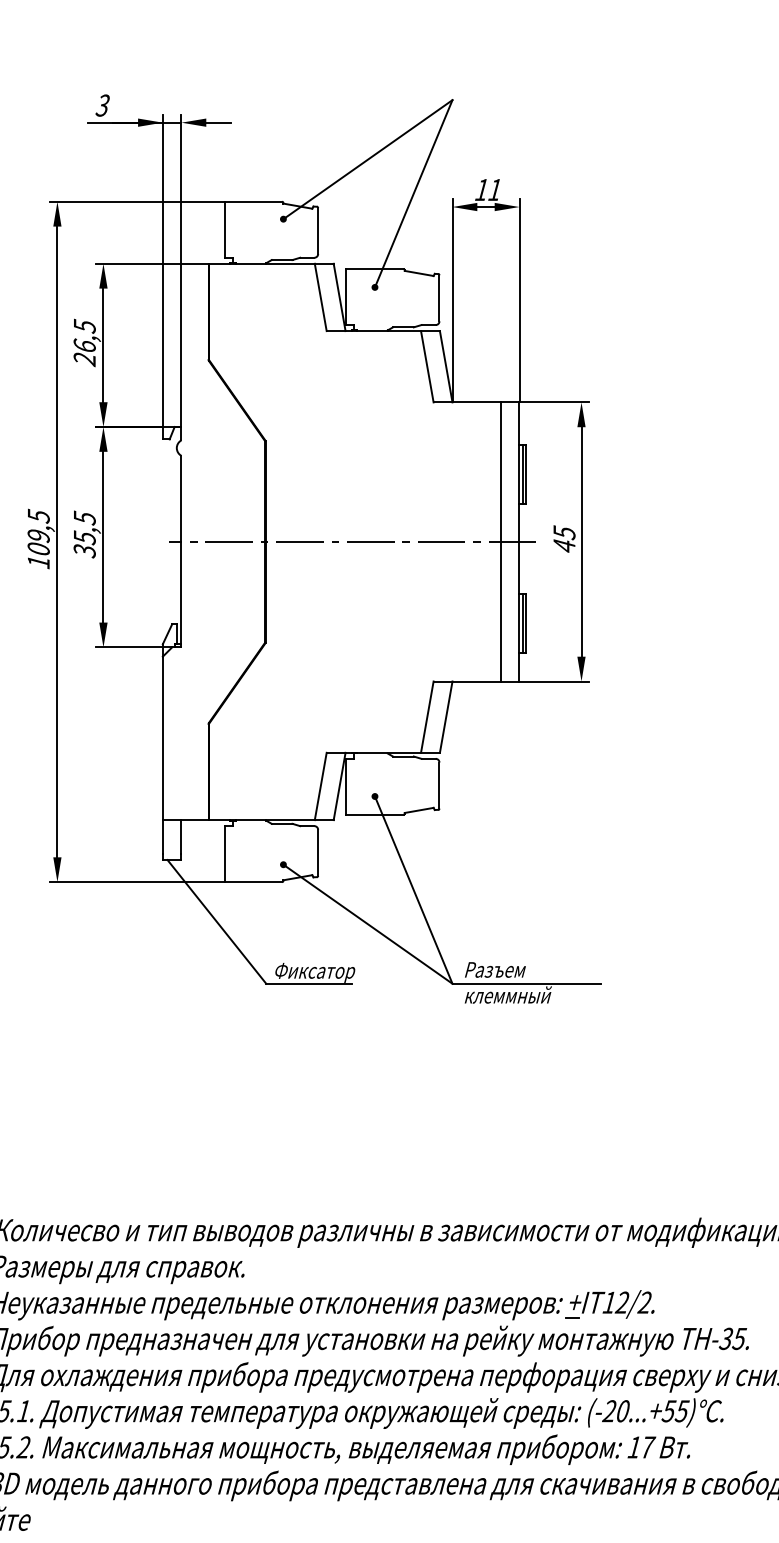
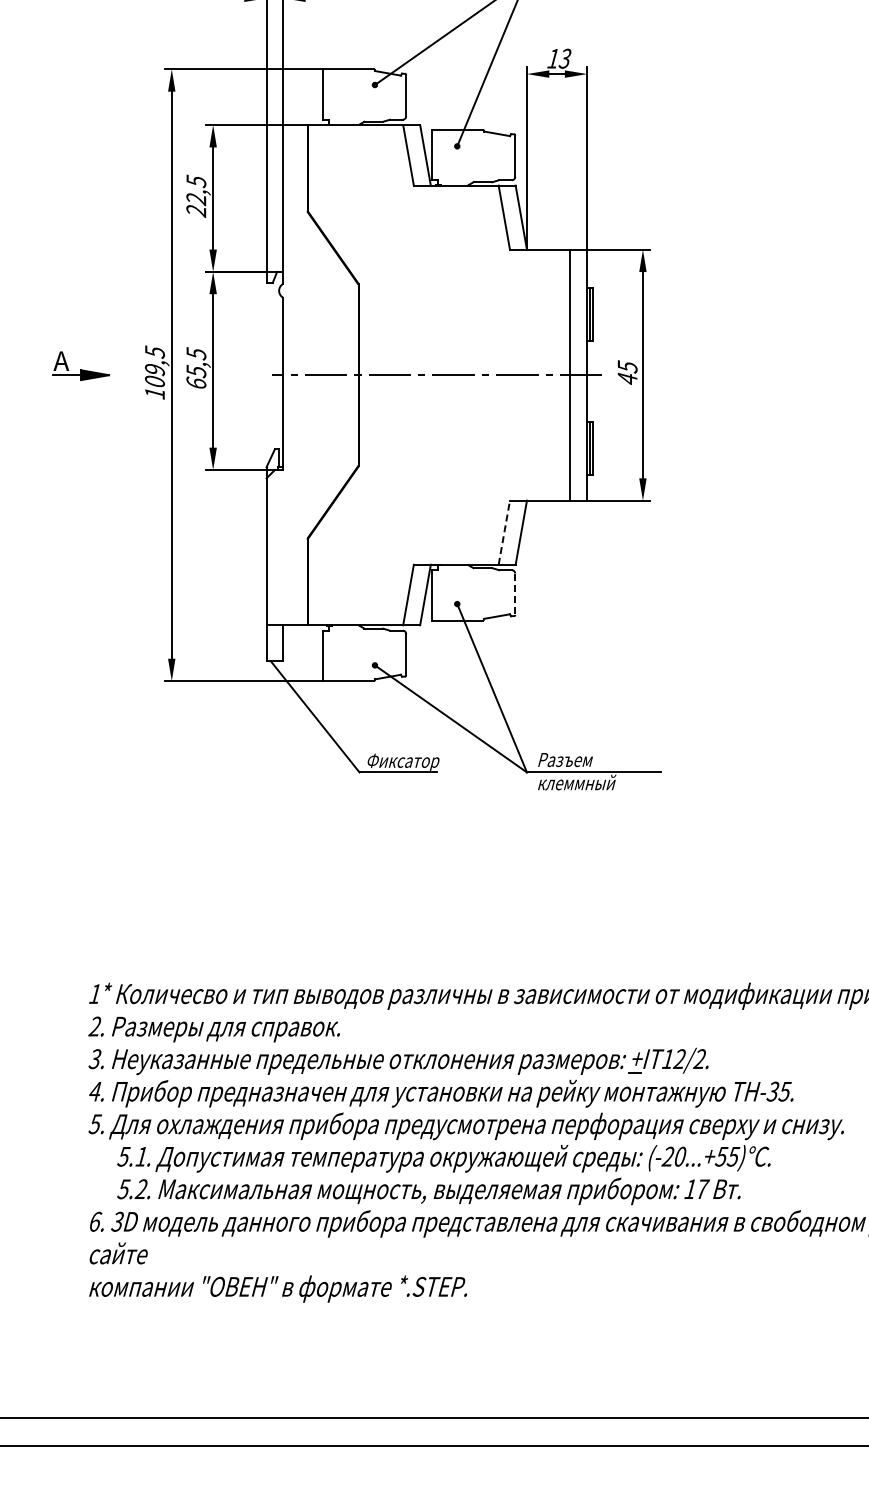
text: (494, 189) -> (564, 58), 11 -> 13
text: (84, 346) -> (196, 199), 26,5 -> 22,5
text: (84, 551) -> (196, 383), 35,5 -> 65,5
line: (427, 716) -> (504, 532), solid -> dashed
line: (439, 785) -> (515, 594), solid -> dashed

